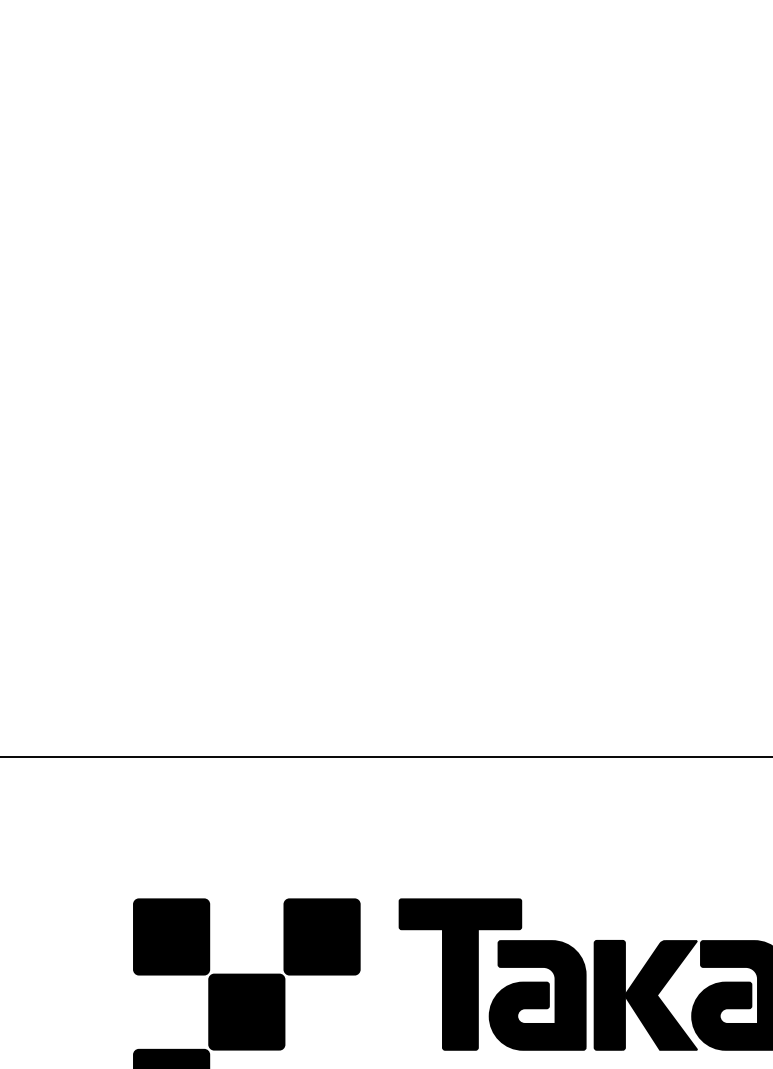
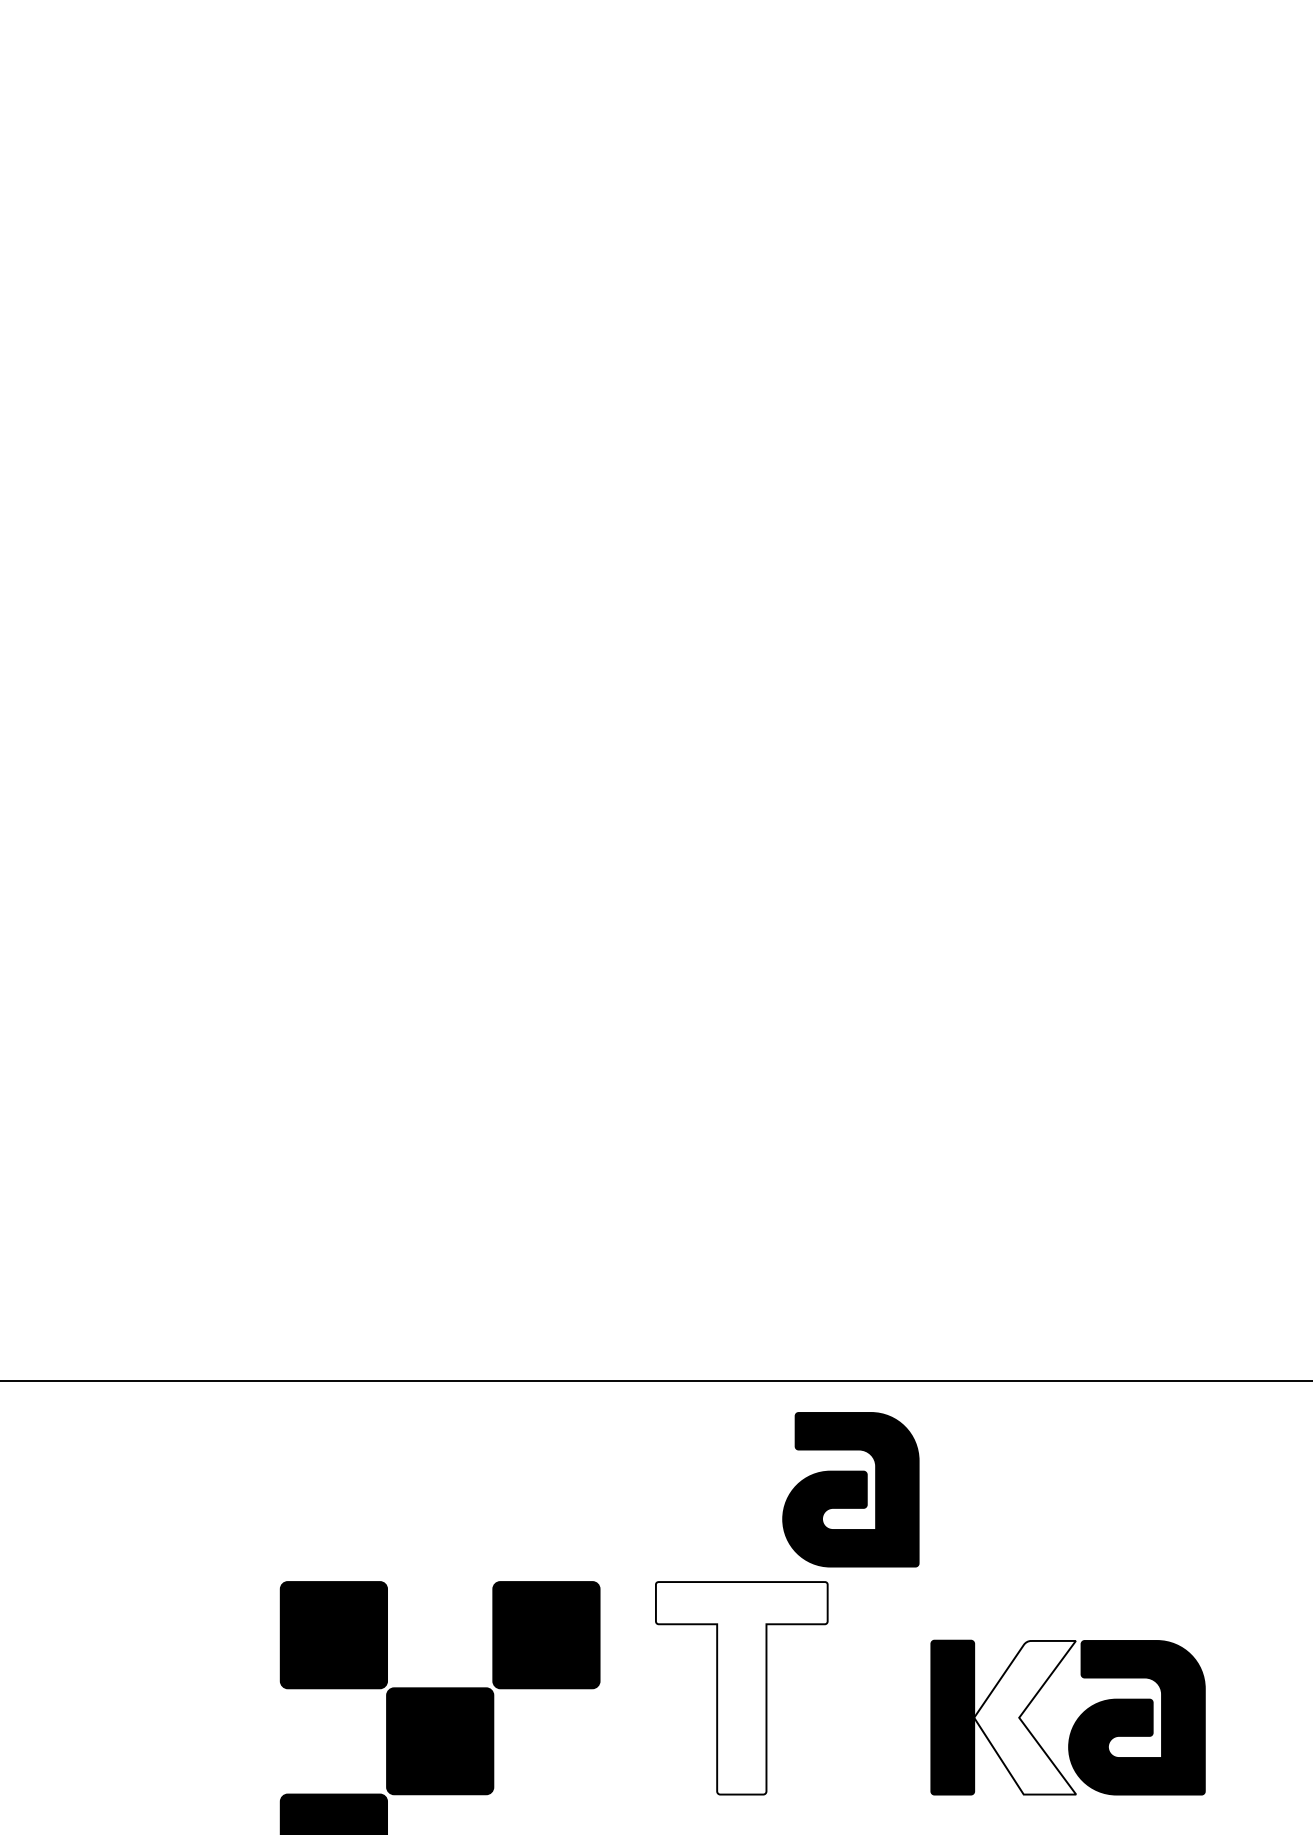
fill: (460, 974) -> (741, 1688), removed
part: (537, 995) -> (850, 1489), moved
fill: (661, 995) -> (1025, 1717), removed

